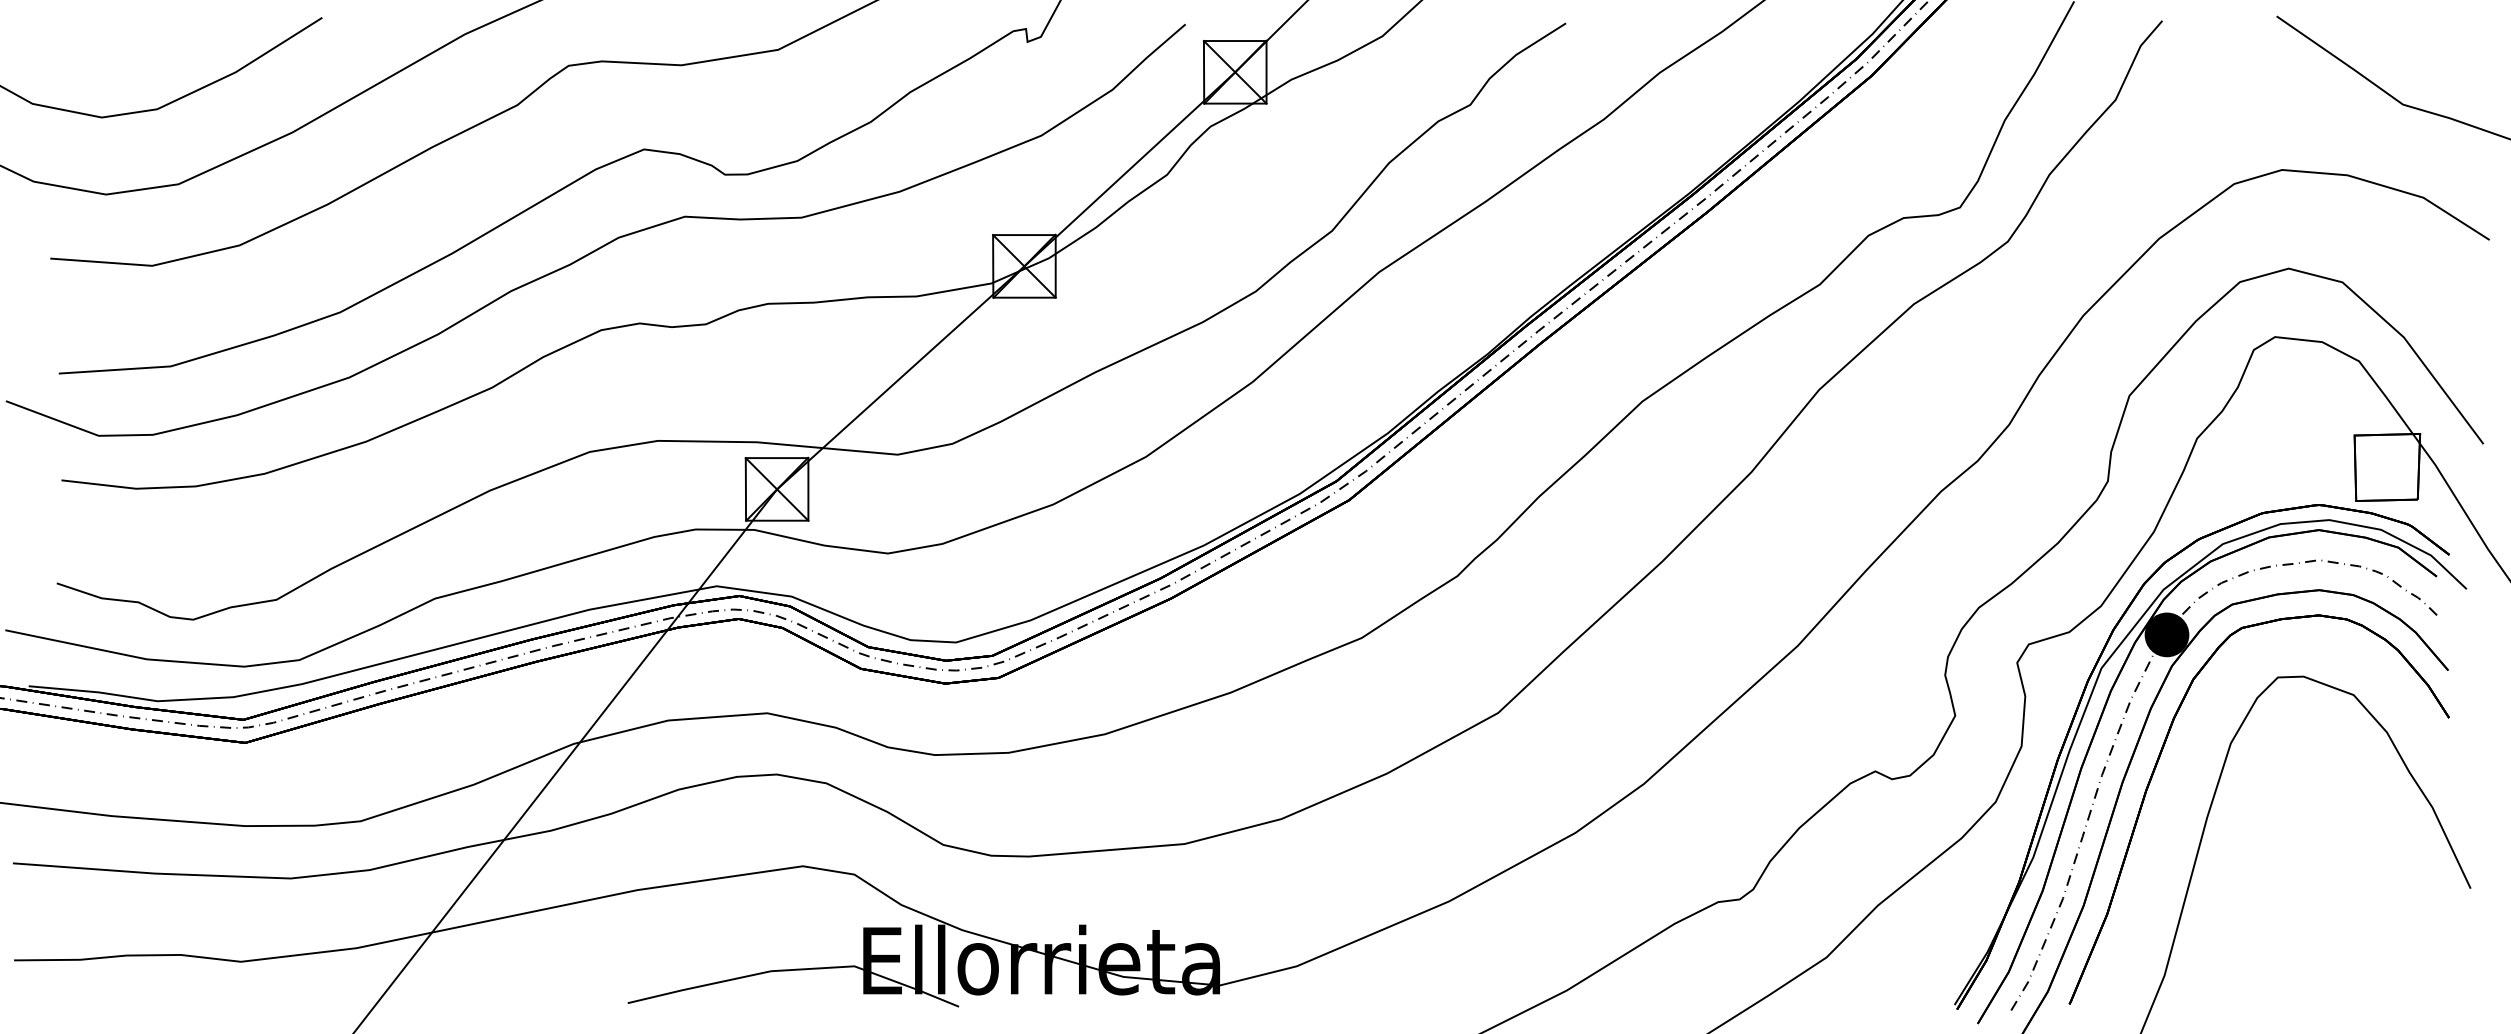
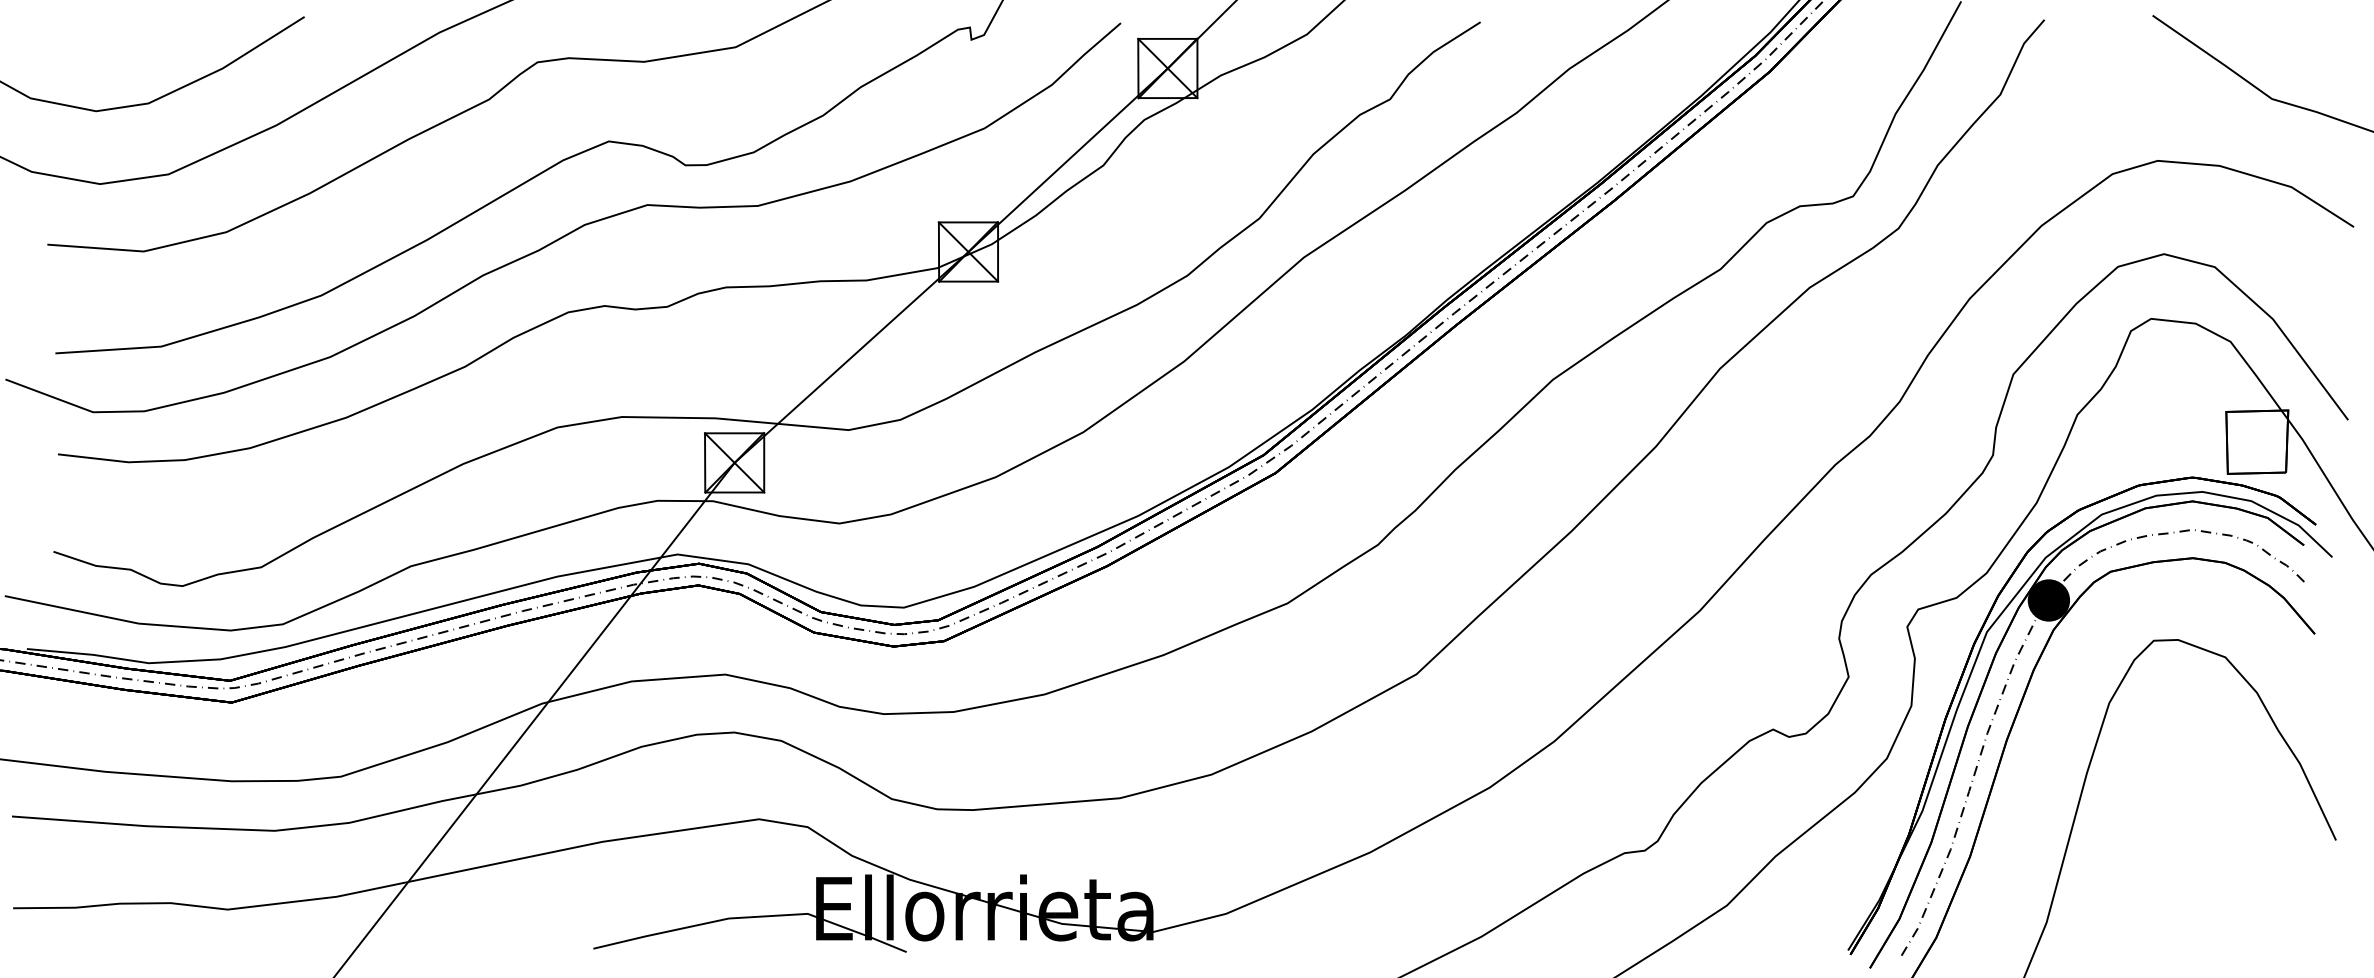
part: (2155, 770) -> (2038, 728), removed

